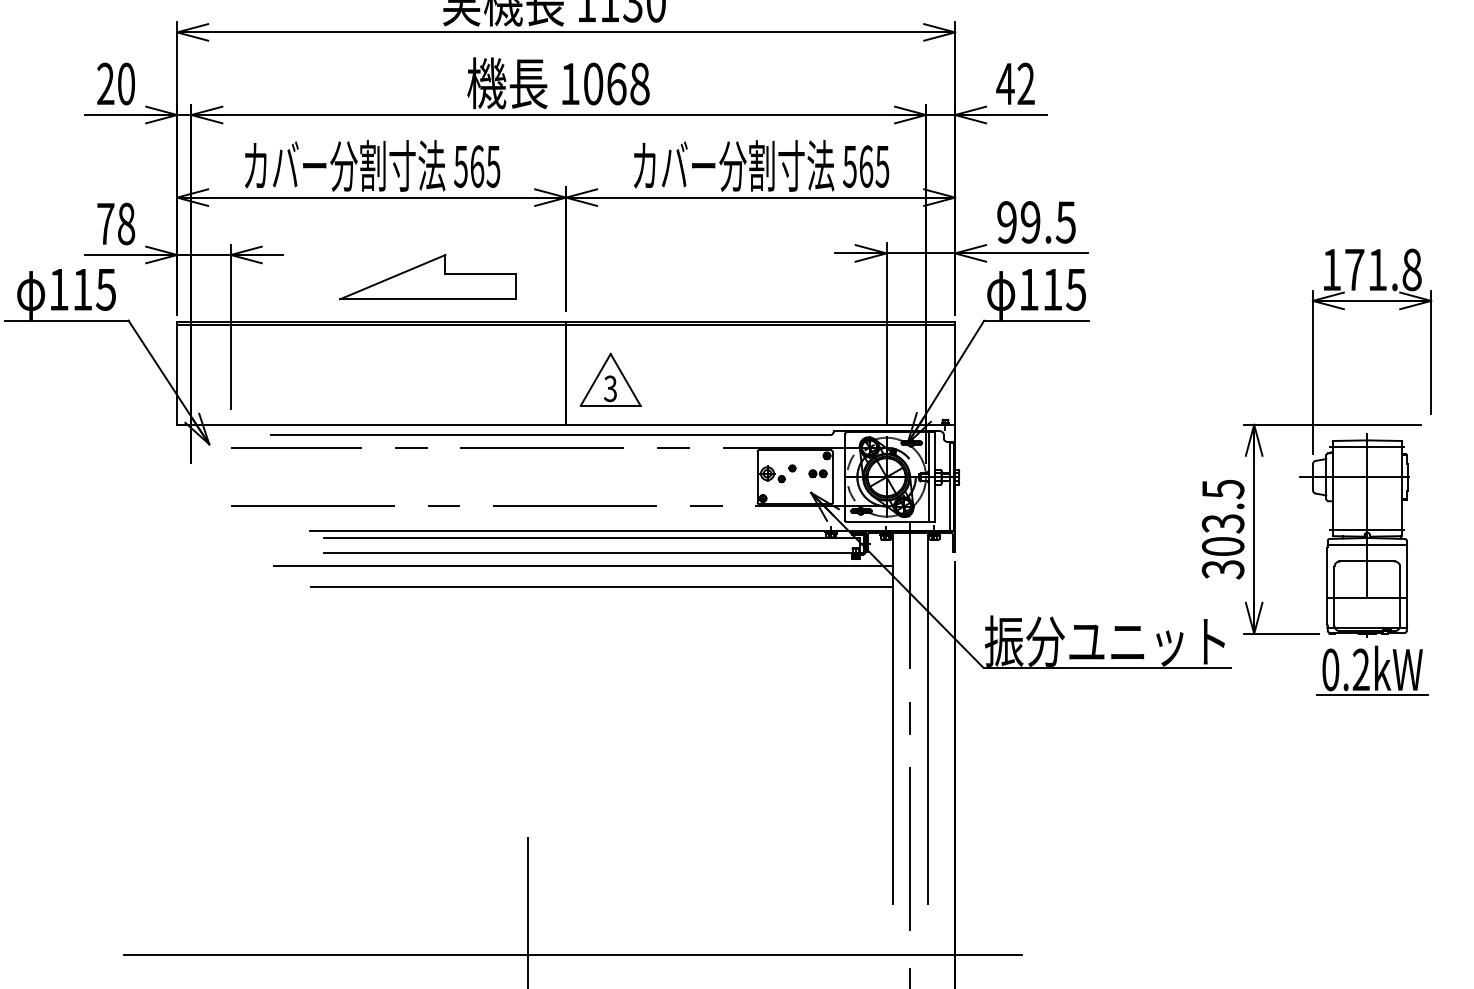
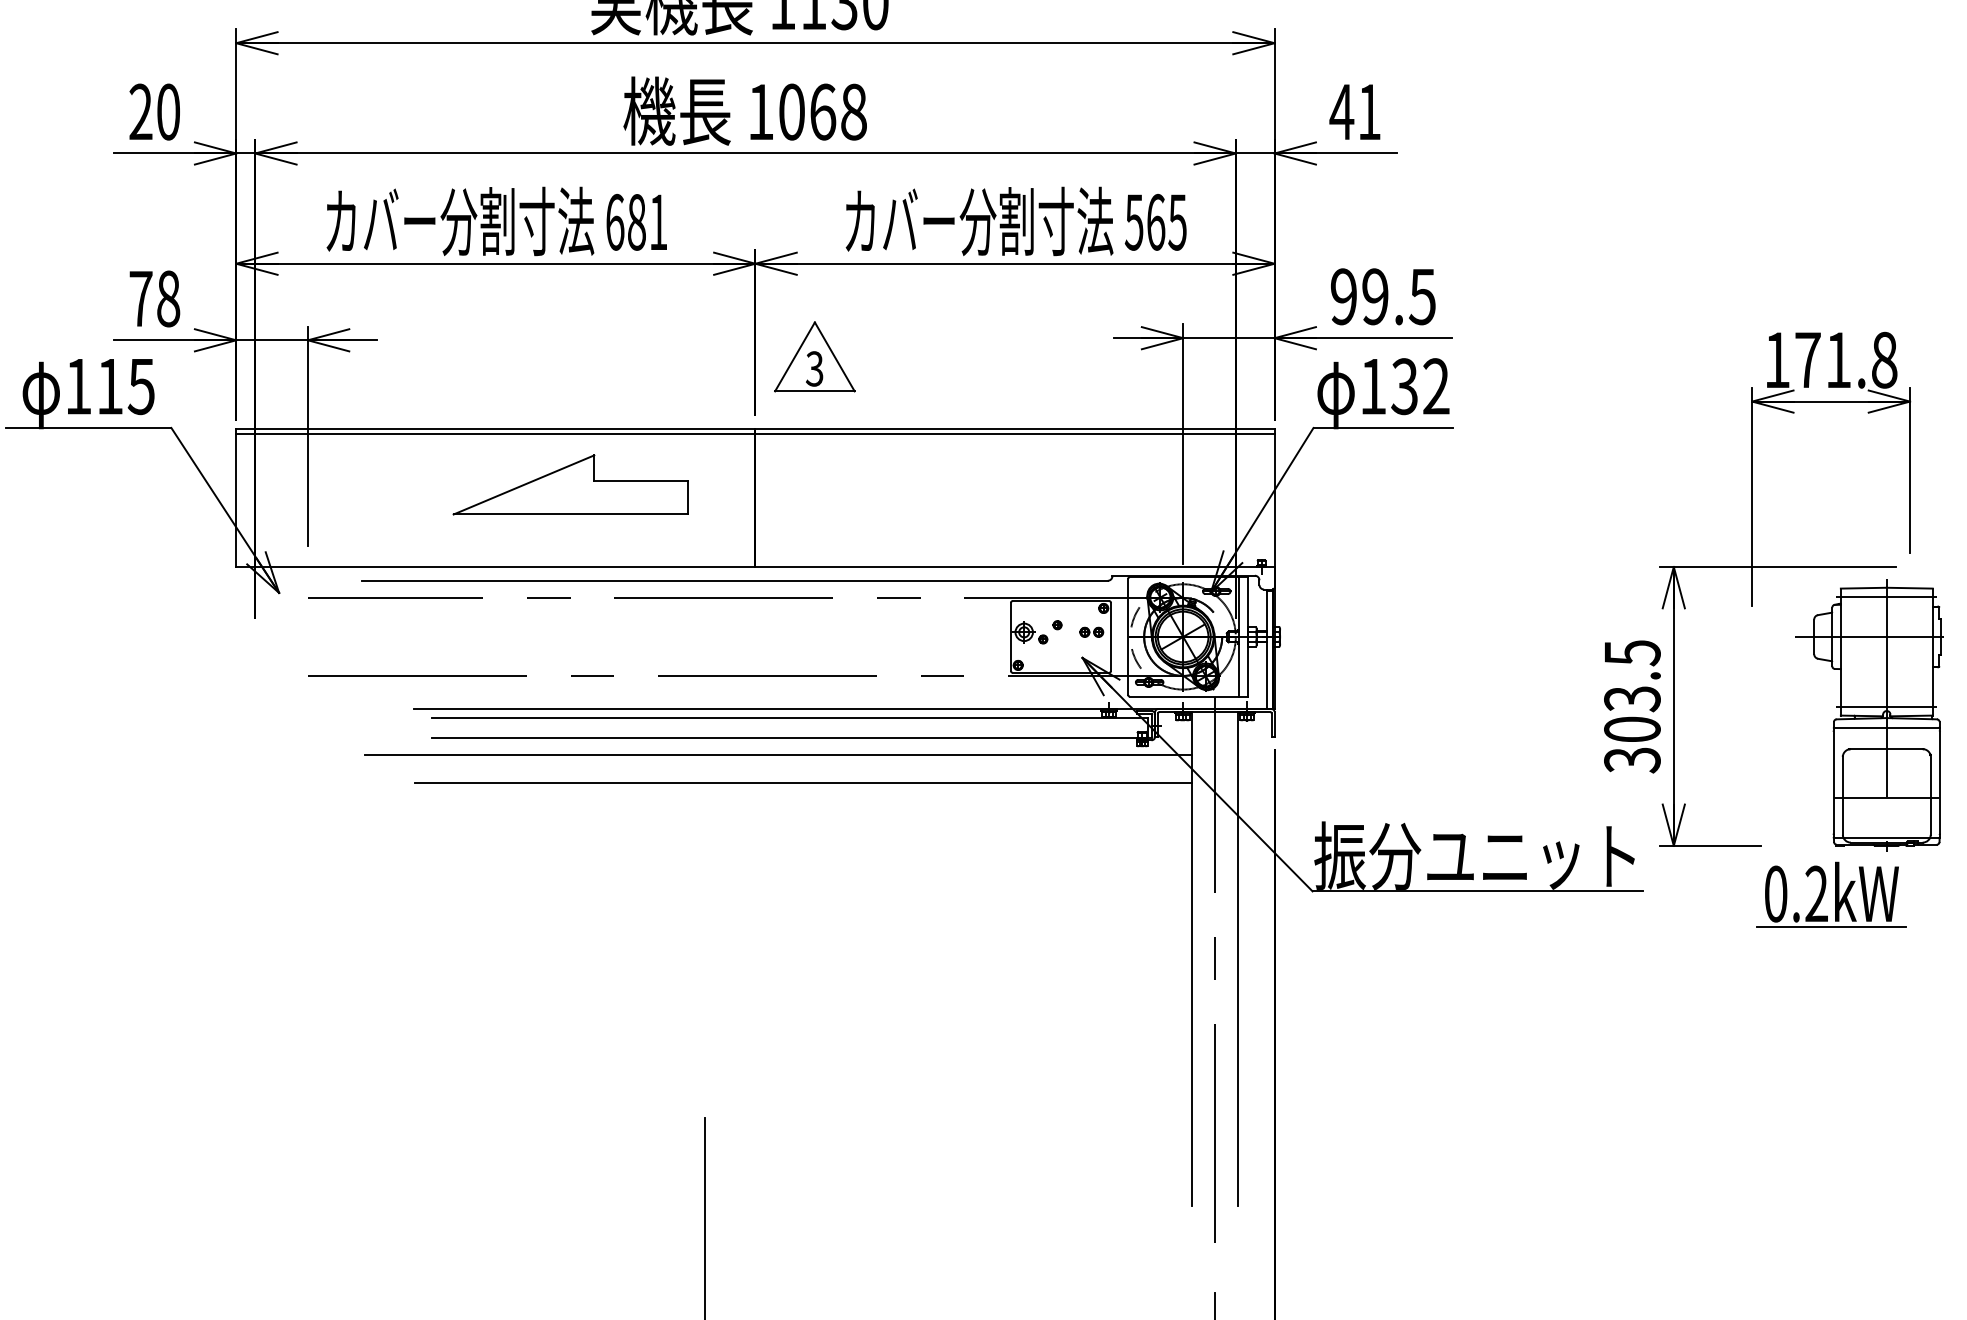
text: (1026, 83) -> (1369, 111), 42 -> 41
text: (477, 165) -> (636, 221), 565 -> 681
part: (427, 276) -> (570, 484), moved
text: (1064, 289) -> (1420, 386), 115 -> 132
part: (610, 379) -> (814, 356), moved
part: (1354, 536) -> (1869, 715), moved
line: (572, 955) -> (764, 1275), removed

